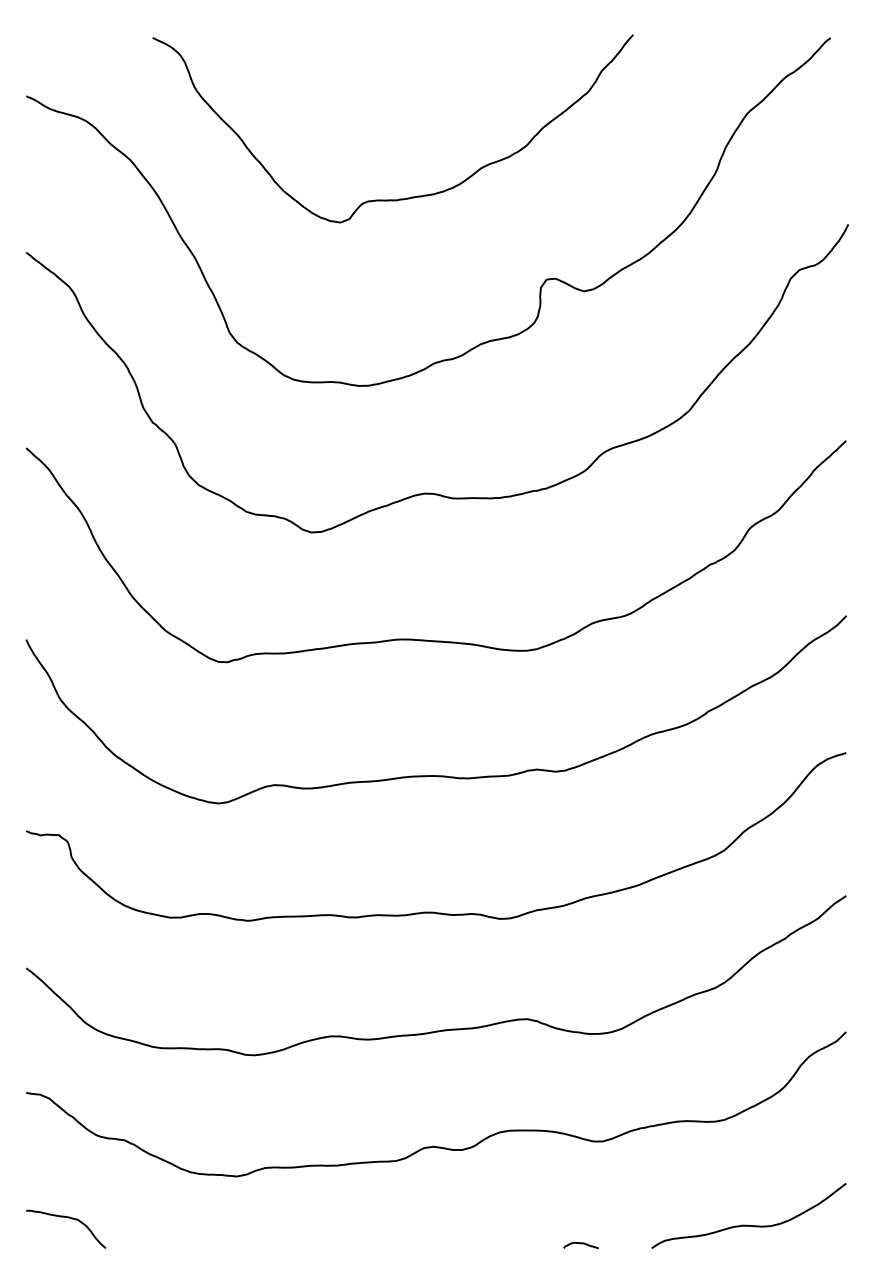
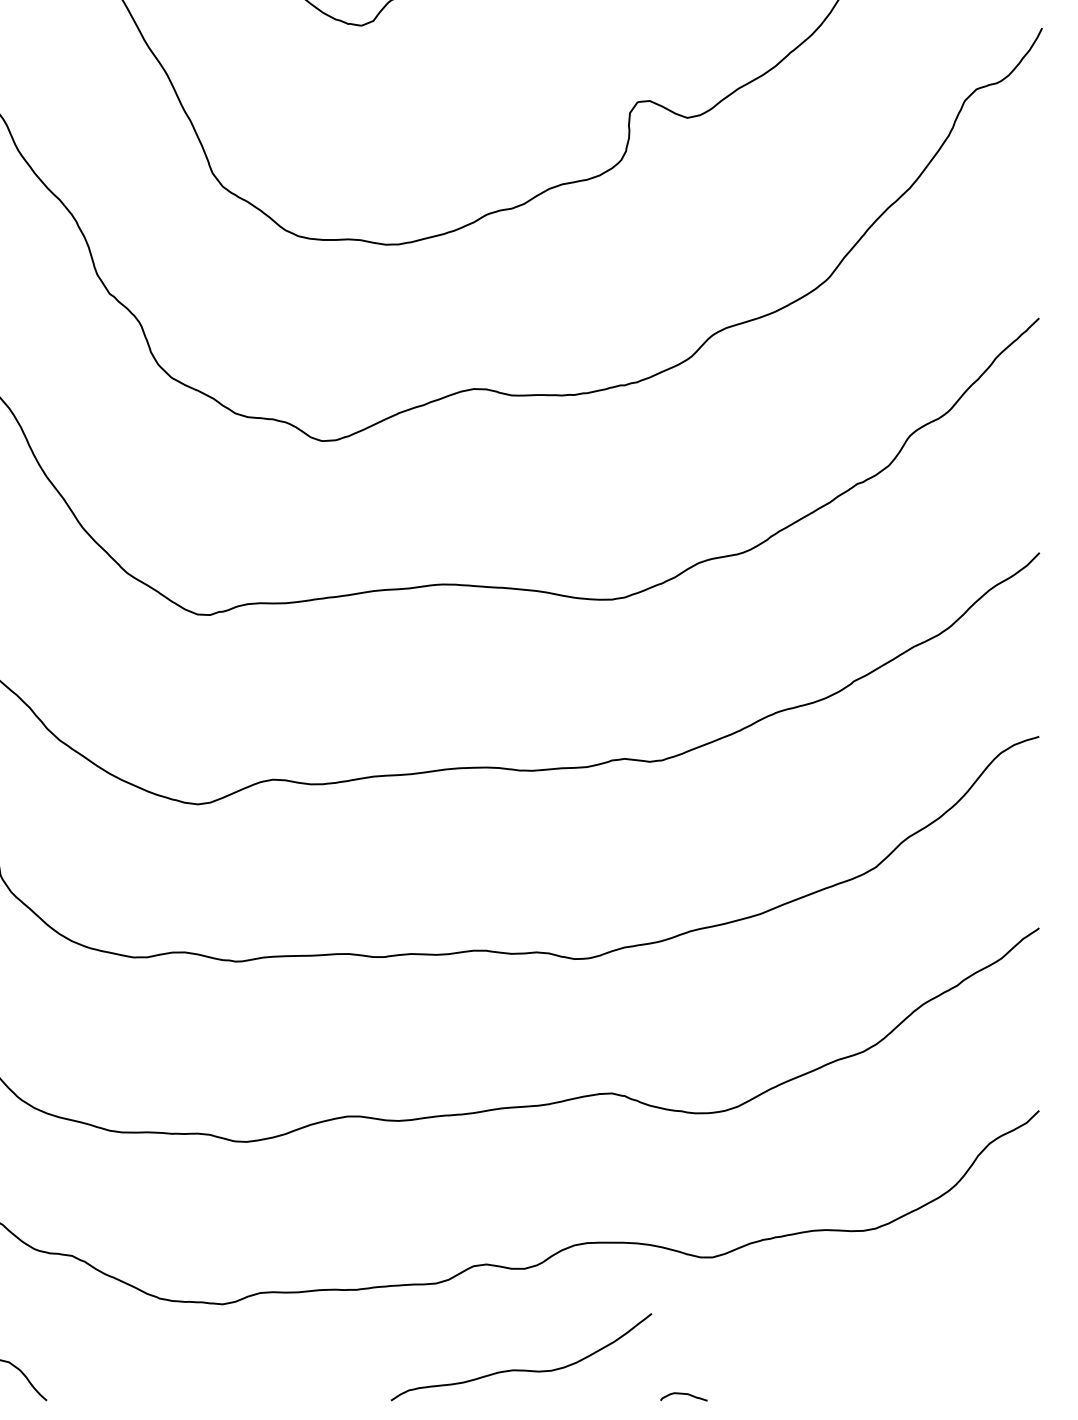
curve: (747, 1224) -> (519, 1368), moved

